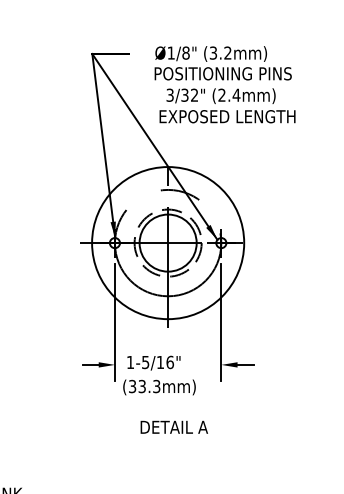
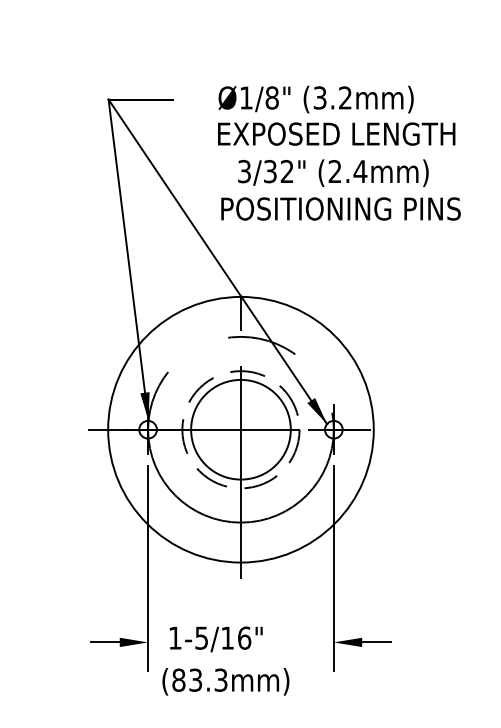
text: (222, 73) -> (335, 133), POSITIONING PINS -> EXPOSED LENGTH
text: (225, 116) -> (341, 208), EXPOSED LENGTH -> POSITIONING PINS
text: (132, 386) -> (178, 680), (33.3mm) -> (83.3mm)

